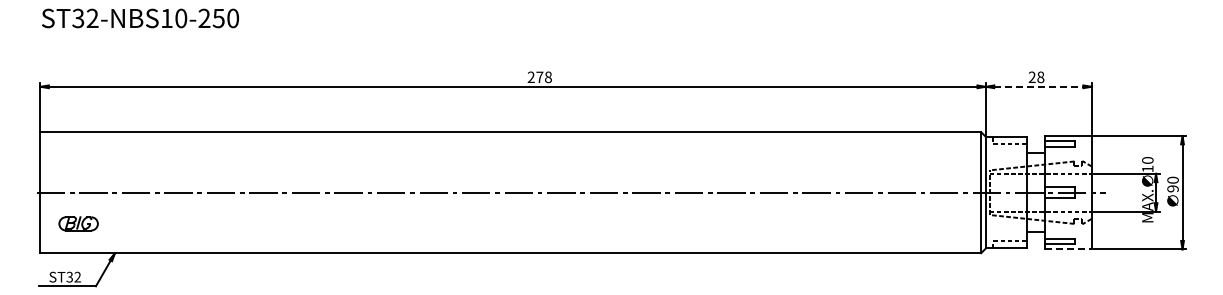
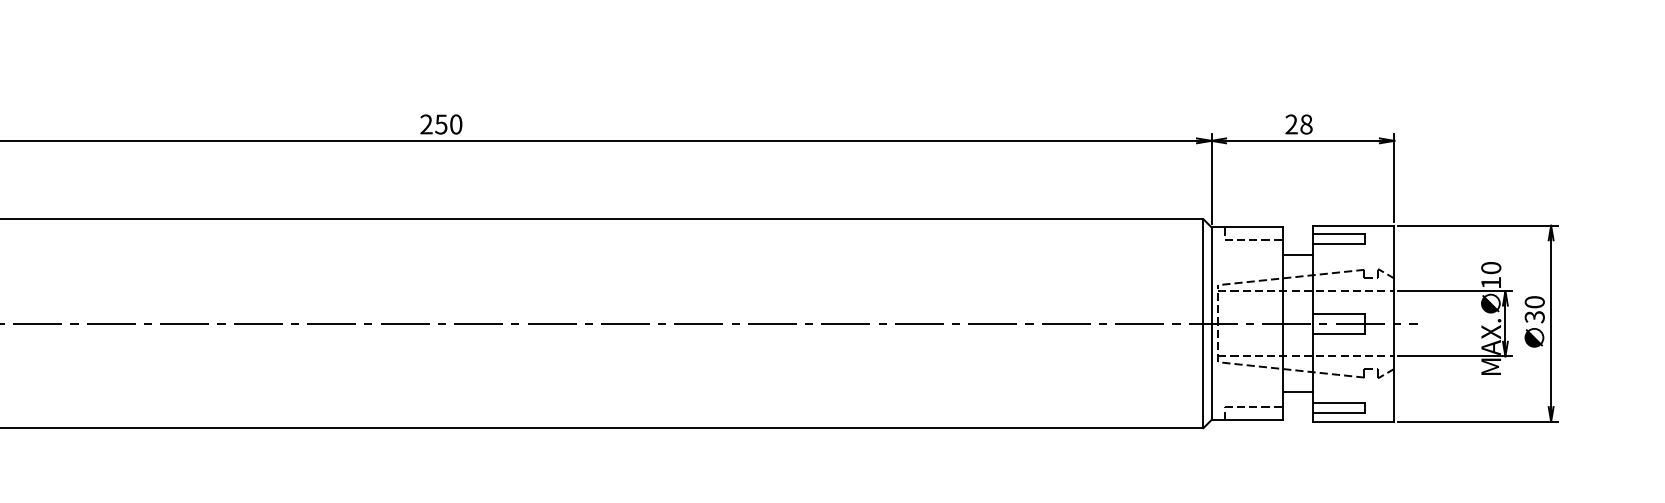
text: (543, 77) -> (447, 124), 278 -> 250
line: (1038, 86) -> (1302, 140), dashed -> solid
text: (1172, 188) -> (1533, 316), 90 -> 30
line: (1068, 249) -> (1354, 421), dashed -> solid

